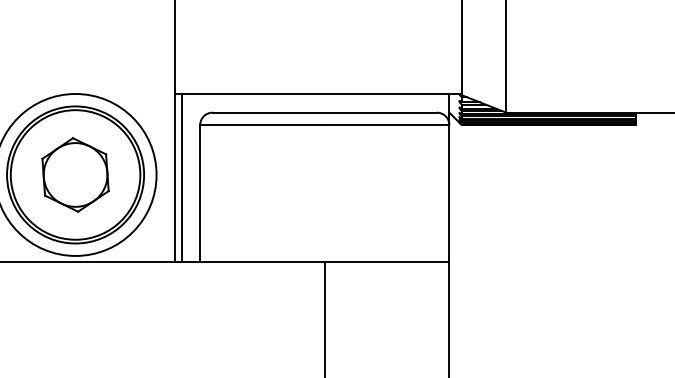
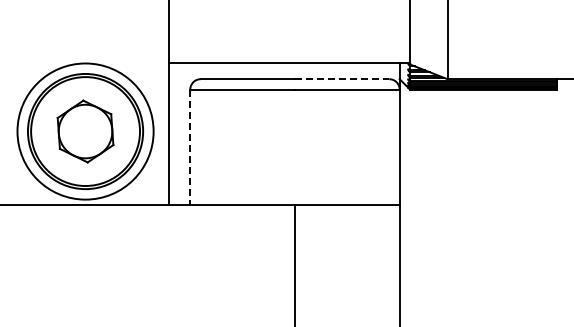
line: (381, 113) -> (342, 79), solid -> dashed
line: (181, 177) -> (174, 133), removed
line: (200, 193) -> (190, 147), solid -> dashed

